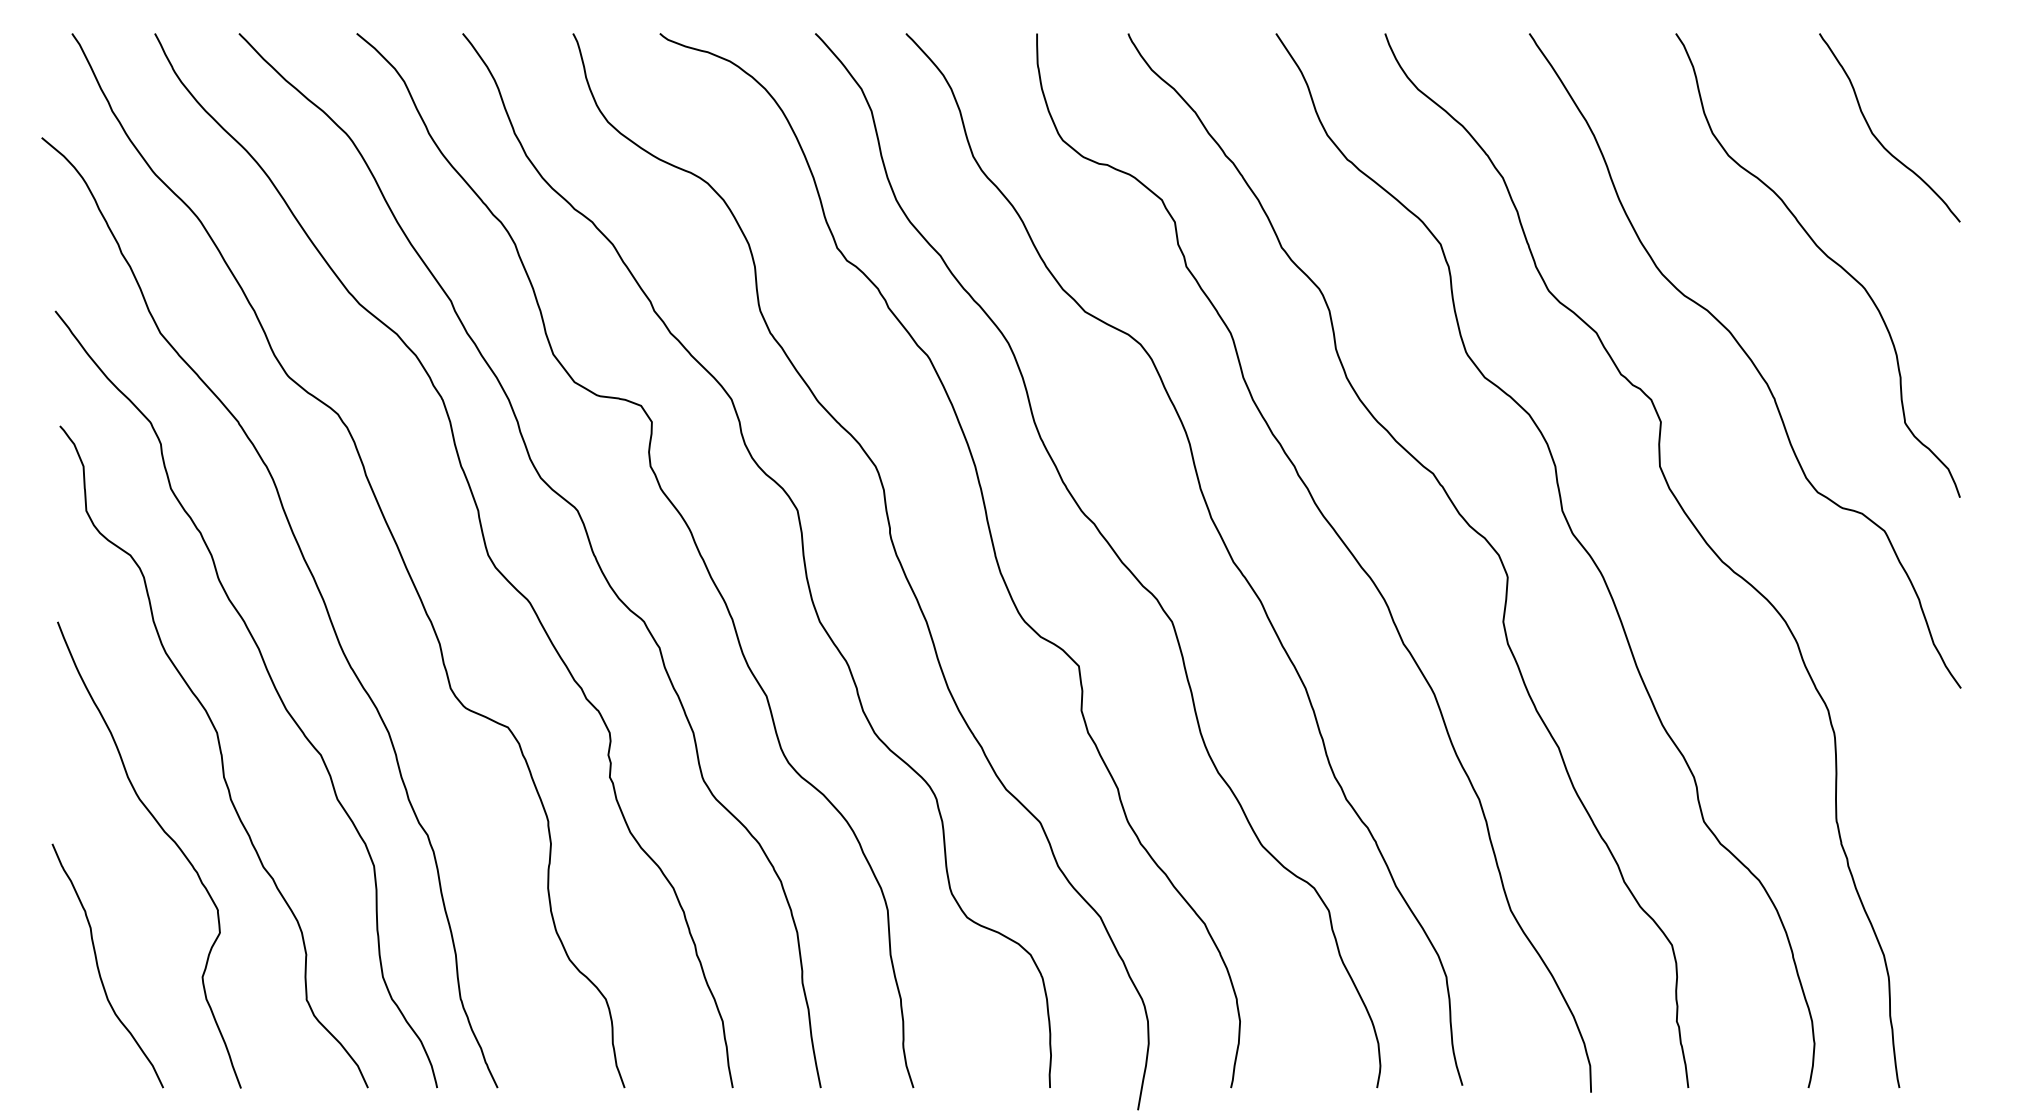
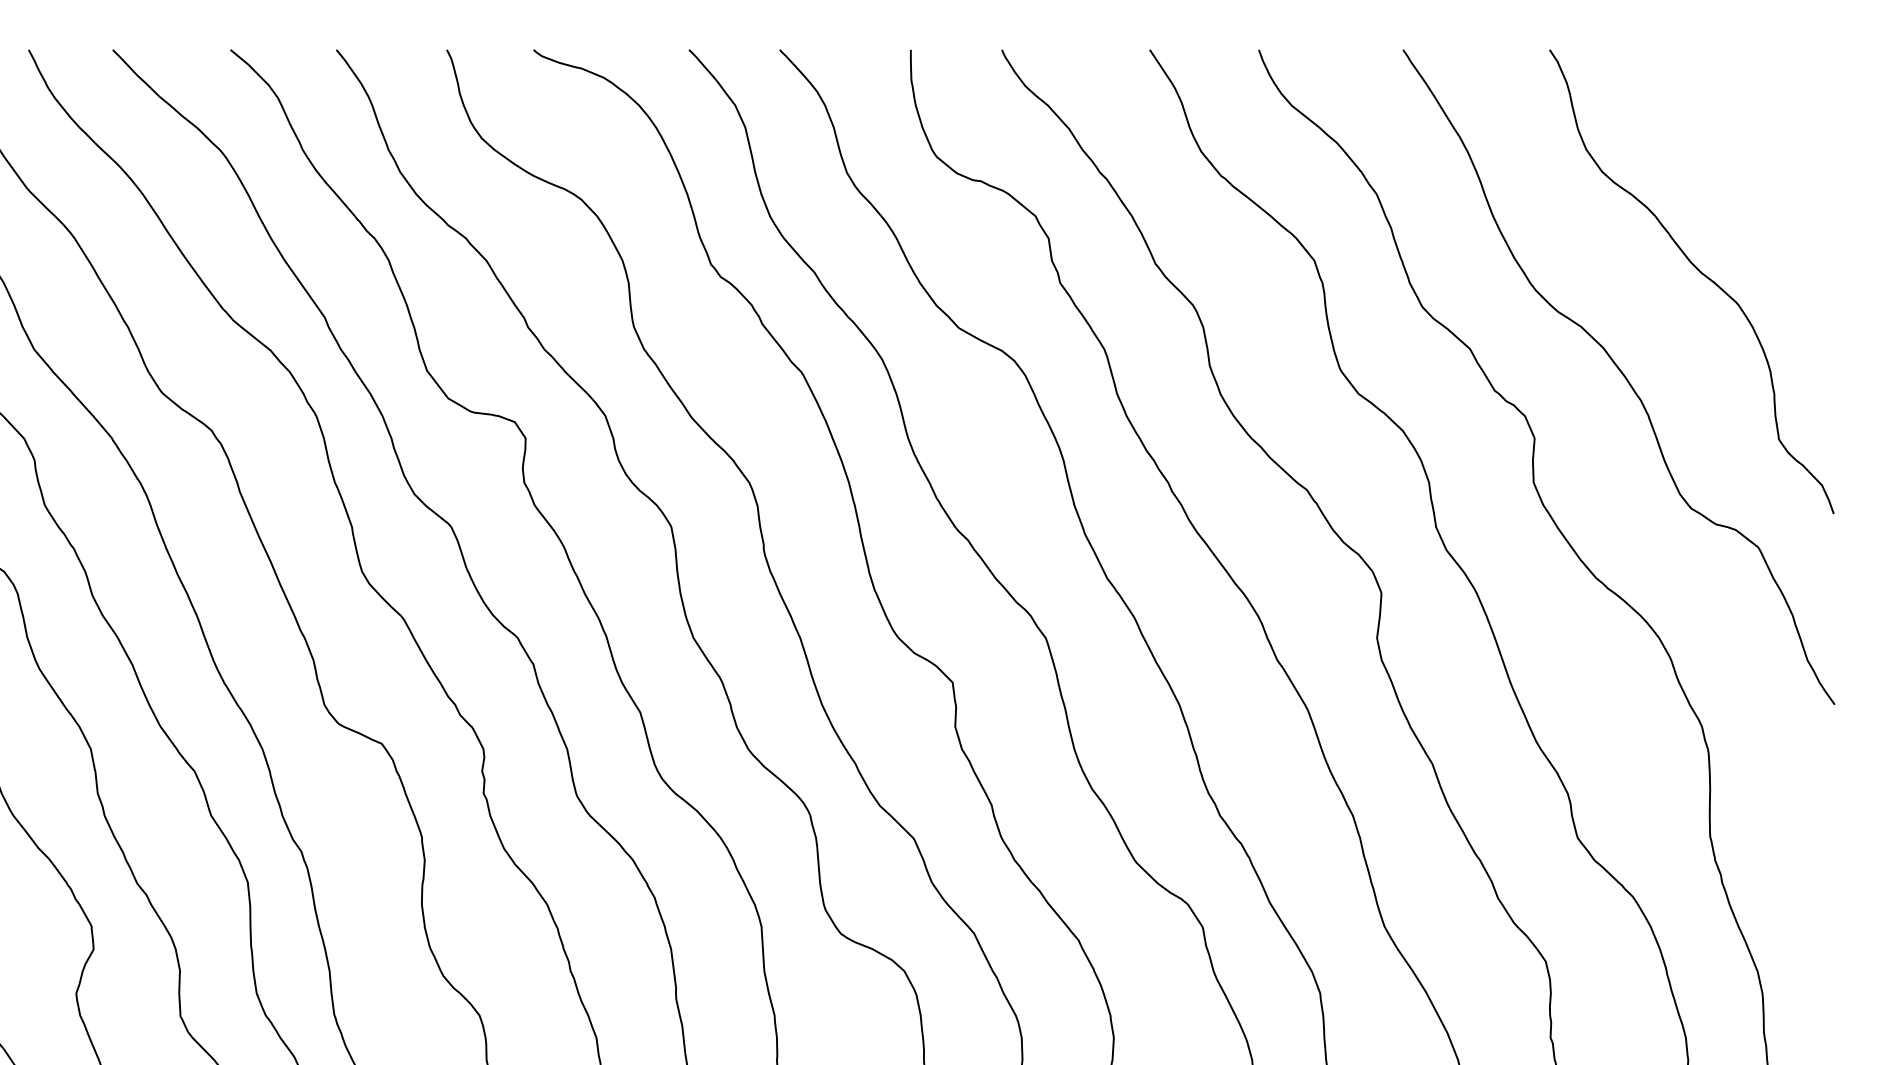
curve: (1876, 136) -> (1750, 152), removed

